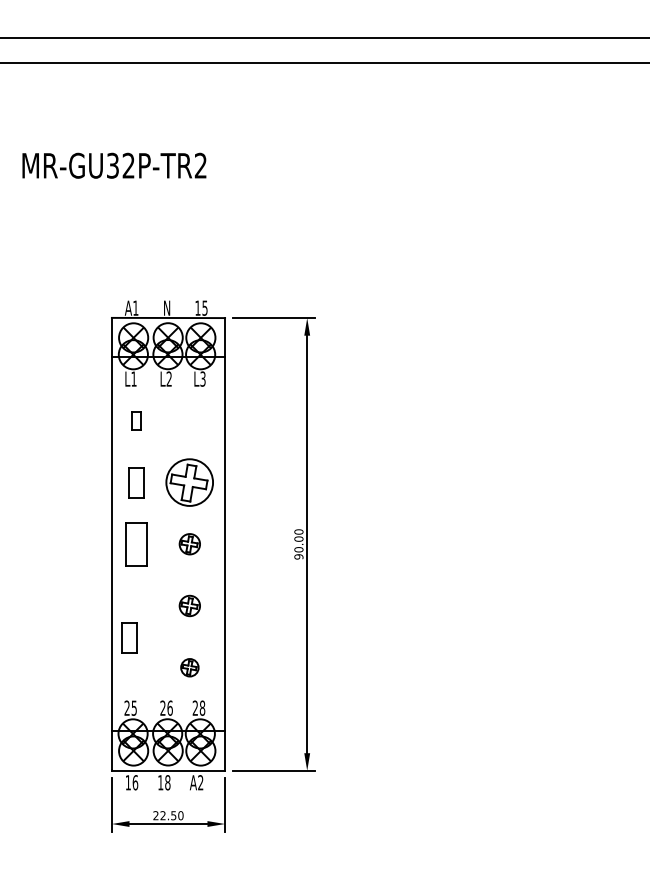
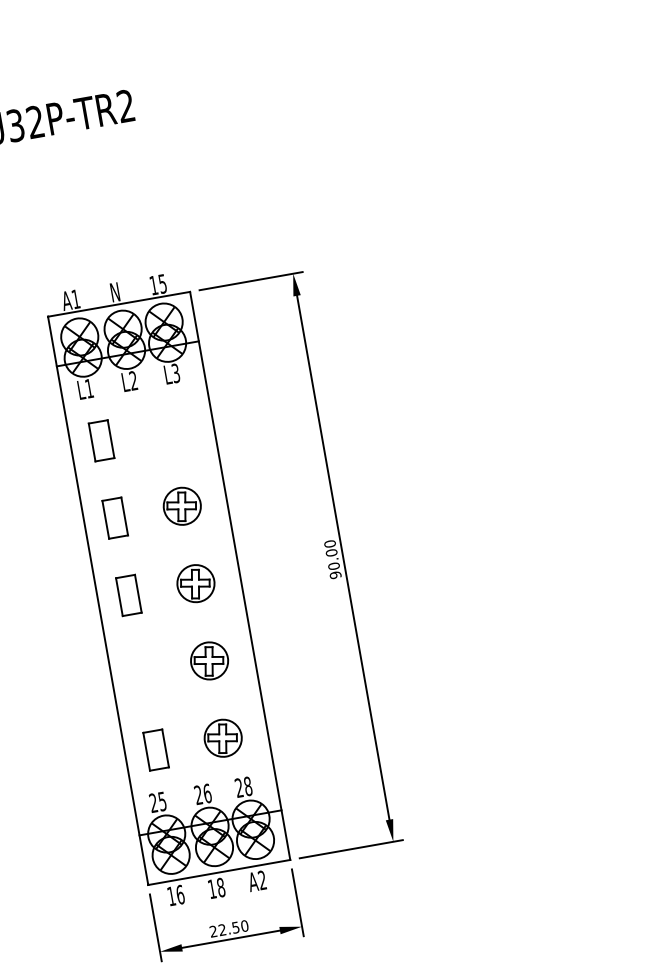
part: (136, 420) -> (101, 440), size x1.67
part: (189, 482) -> (181, 506), size x0.62
part: (136, 543) -> (128, 594), size x0.71
part: (189, 543) -> (195, 582), size x1.43
part: (189, 605) -> (209, 660), size x1.43
part: (129, 637) -> (156, 749), moved
part: (189, 667) -> (222, 738), size x1.67

